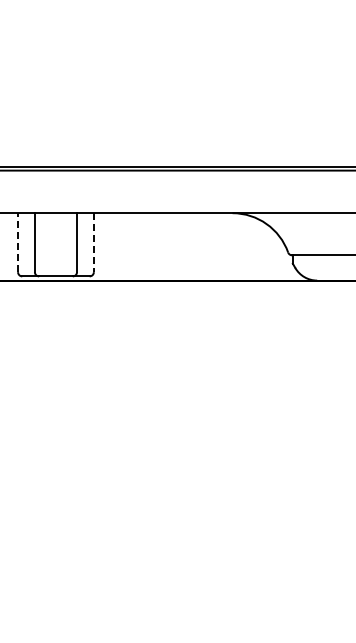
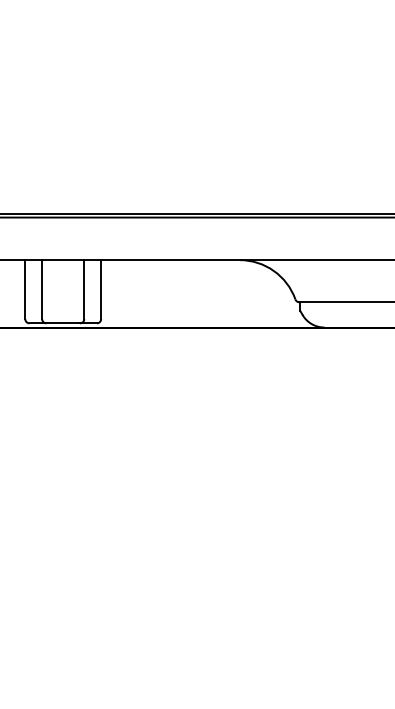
line: (18, 242) -> (25, 289), dashed -> solid
line: (94, 243) -> (101, 290), dashed -> solid

